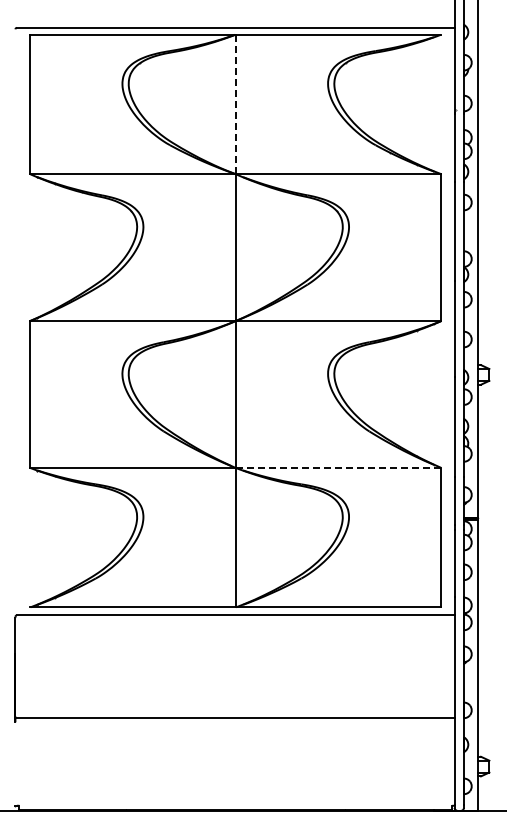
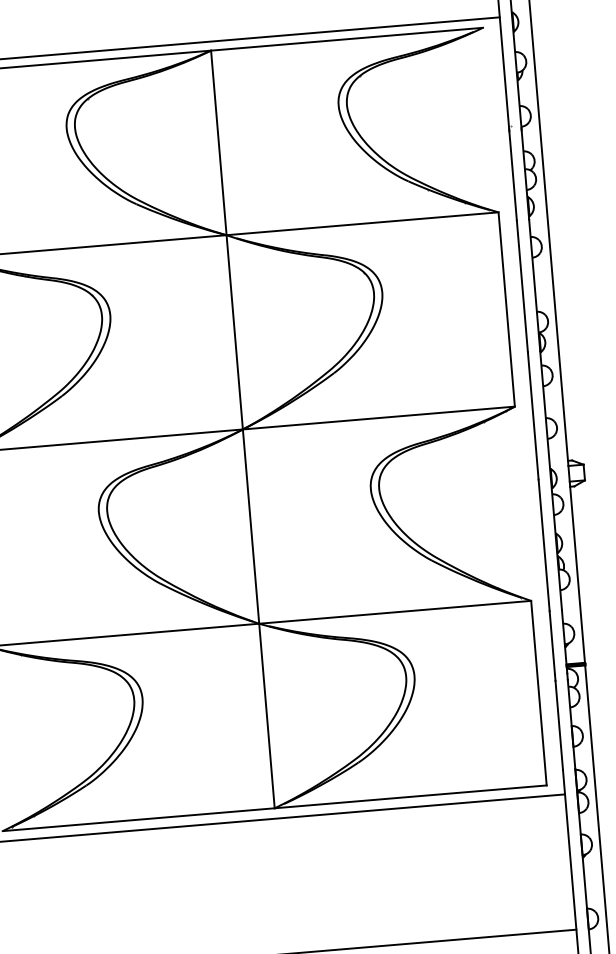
line: (235, 104) -> (218, 143), dashed -> solid
line: (338, 467) -> (395, 611), dashed -> solid

